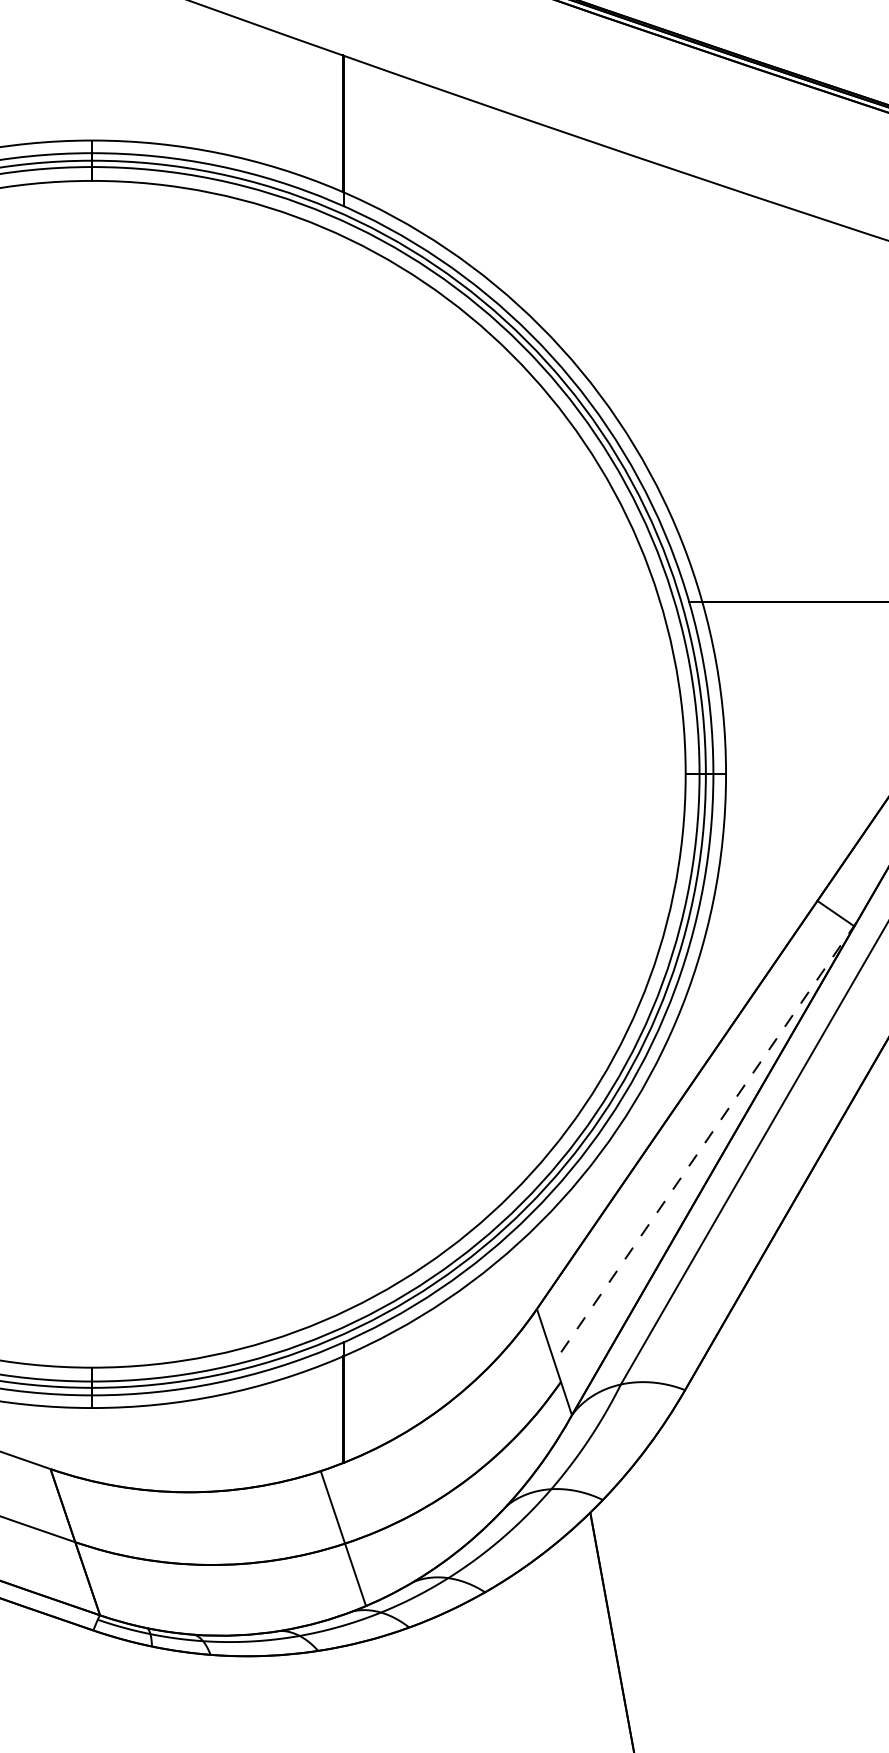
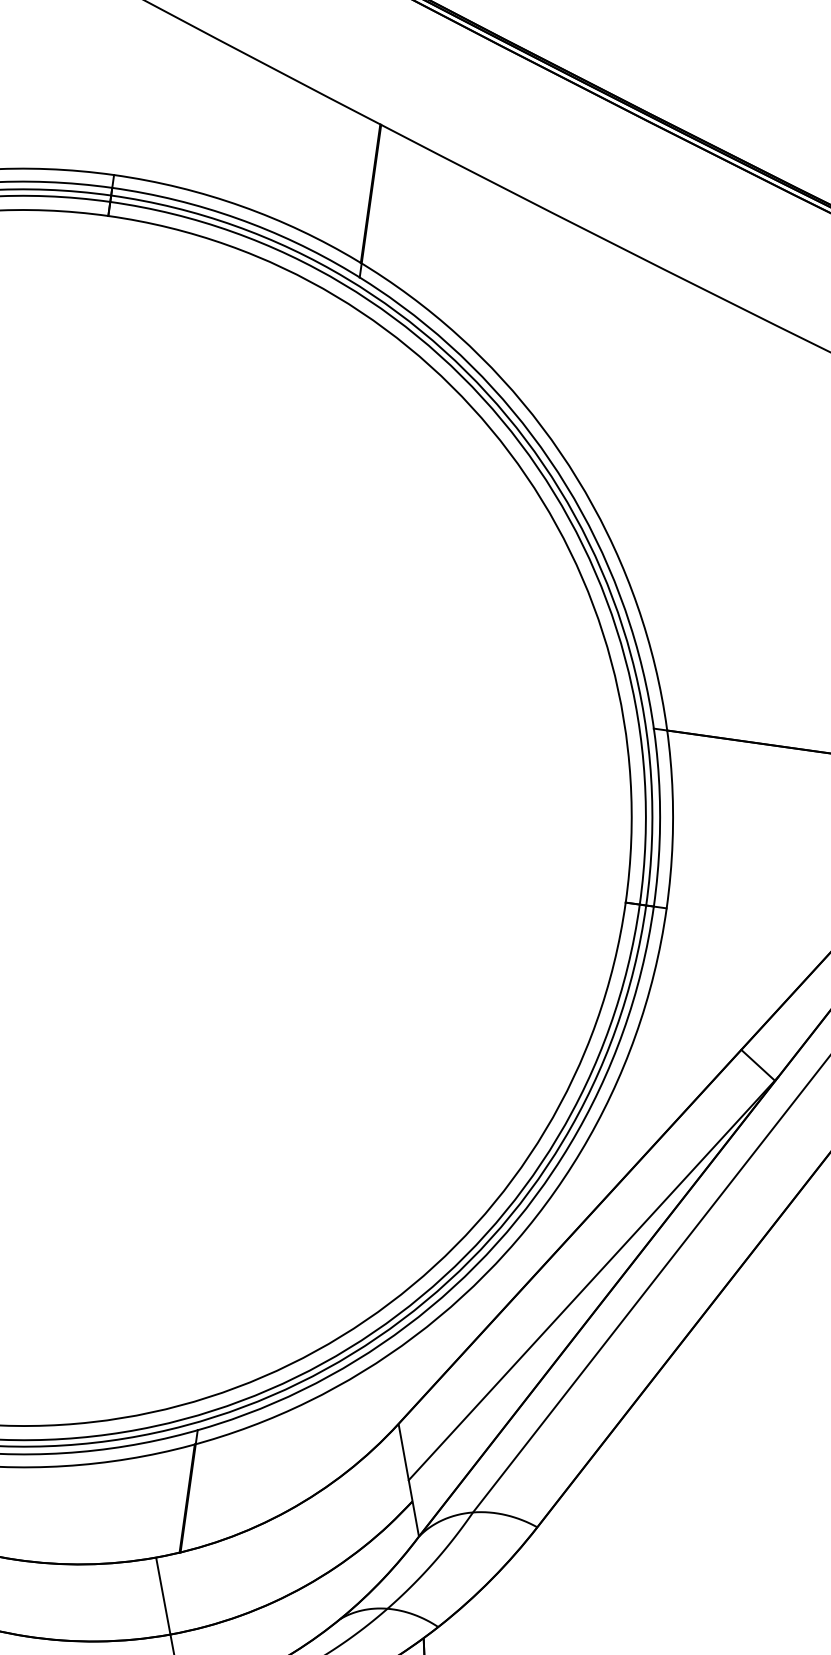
line: (705, 1142) -> (593, 1279), dashed -> solid

